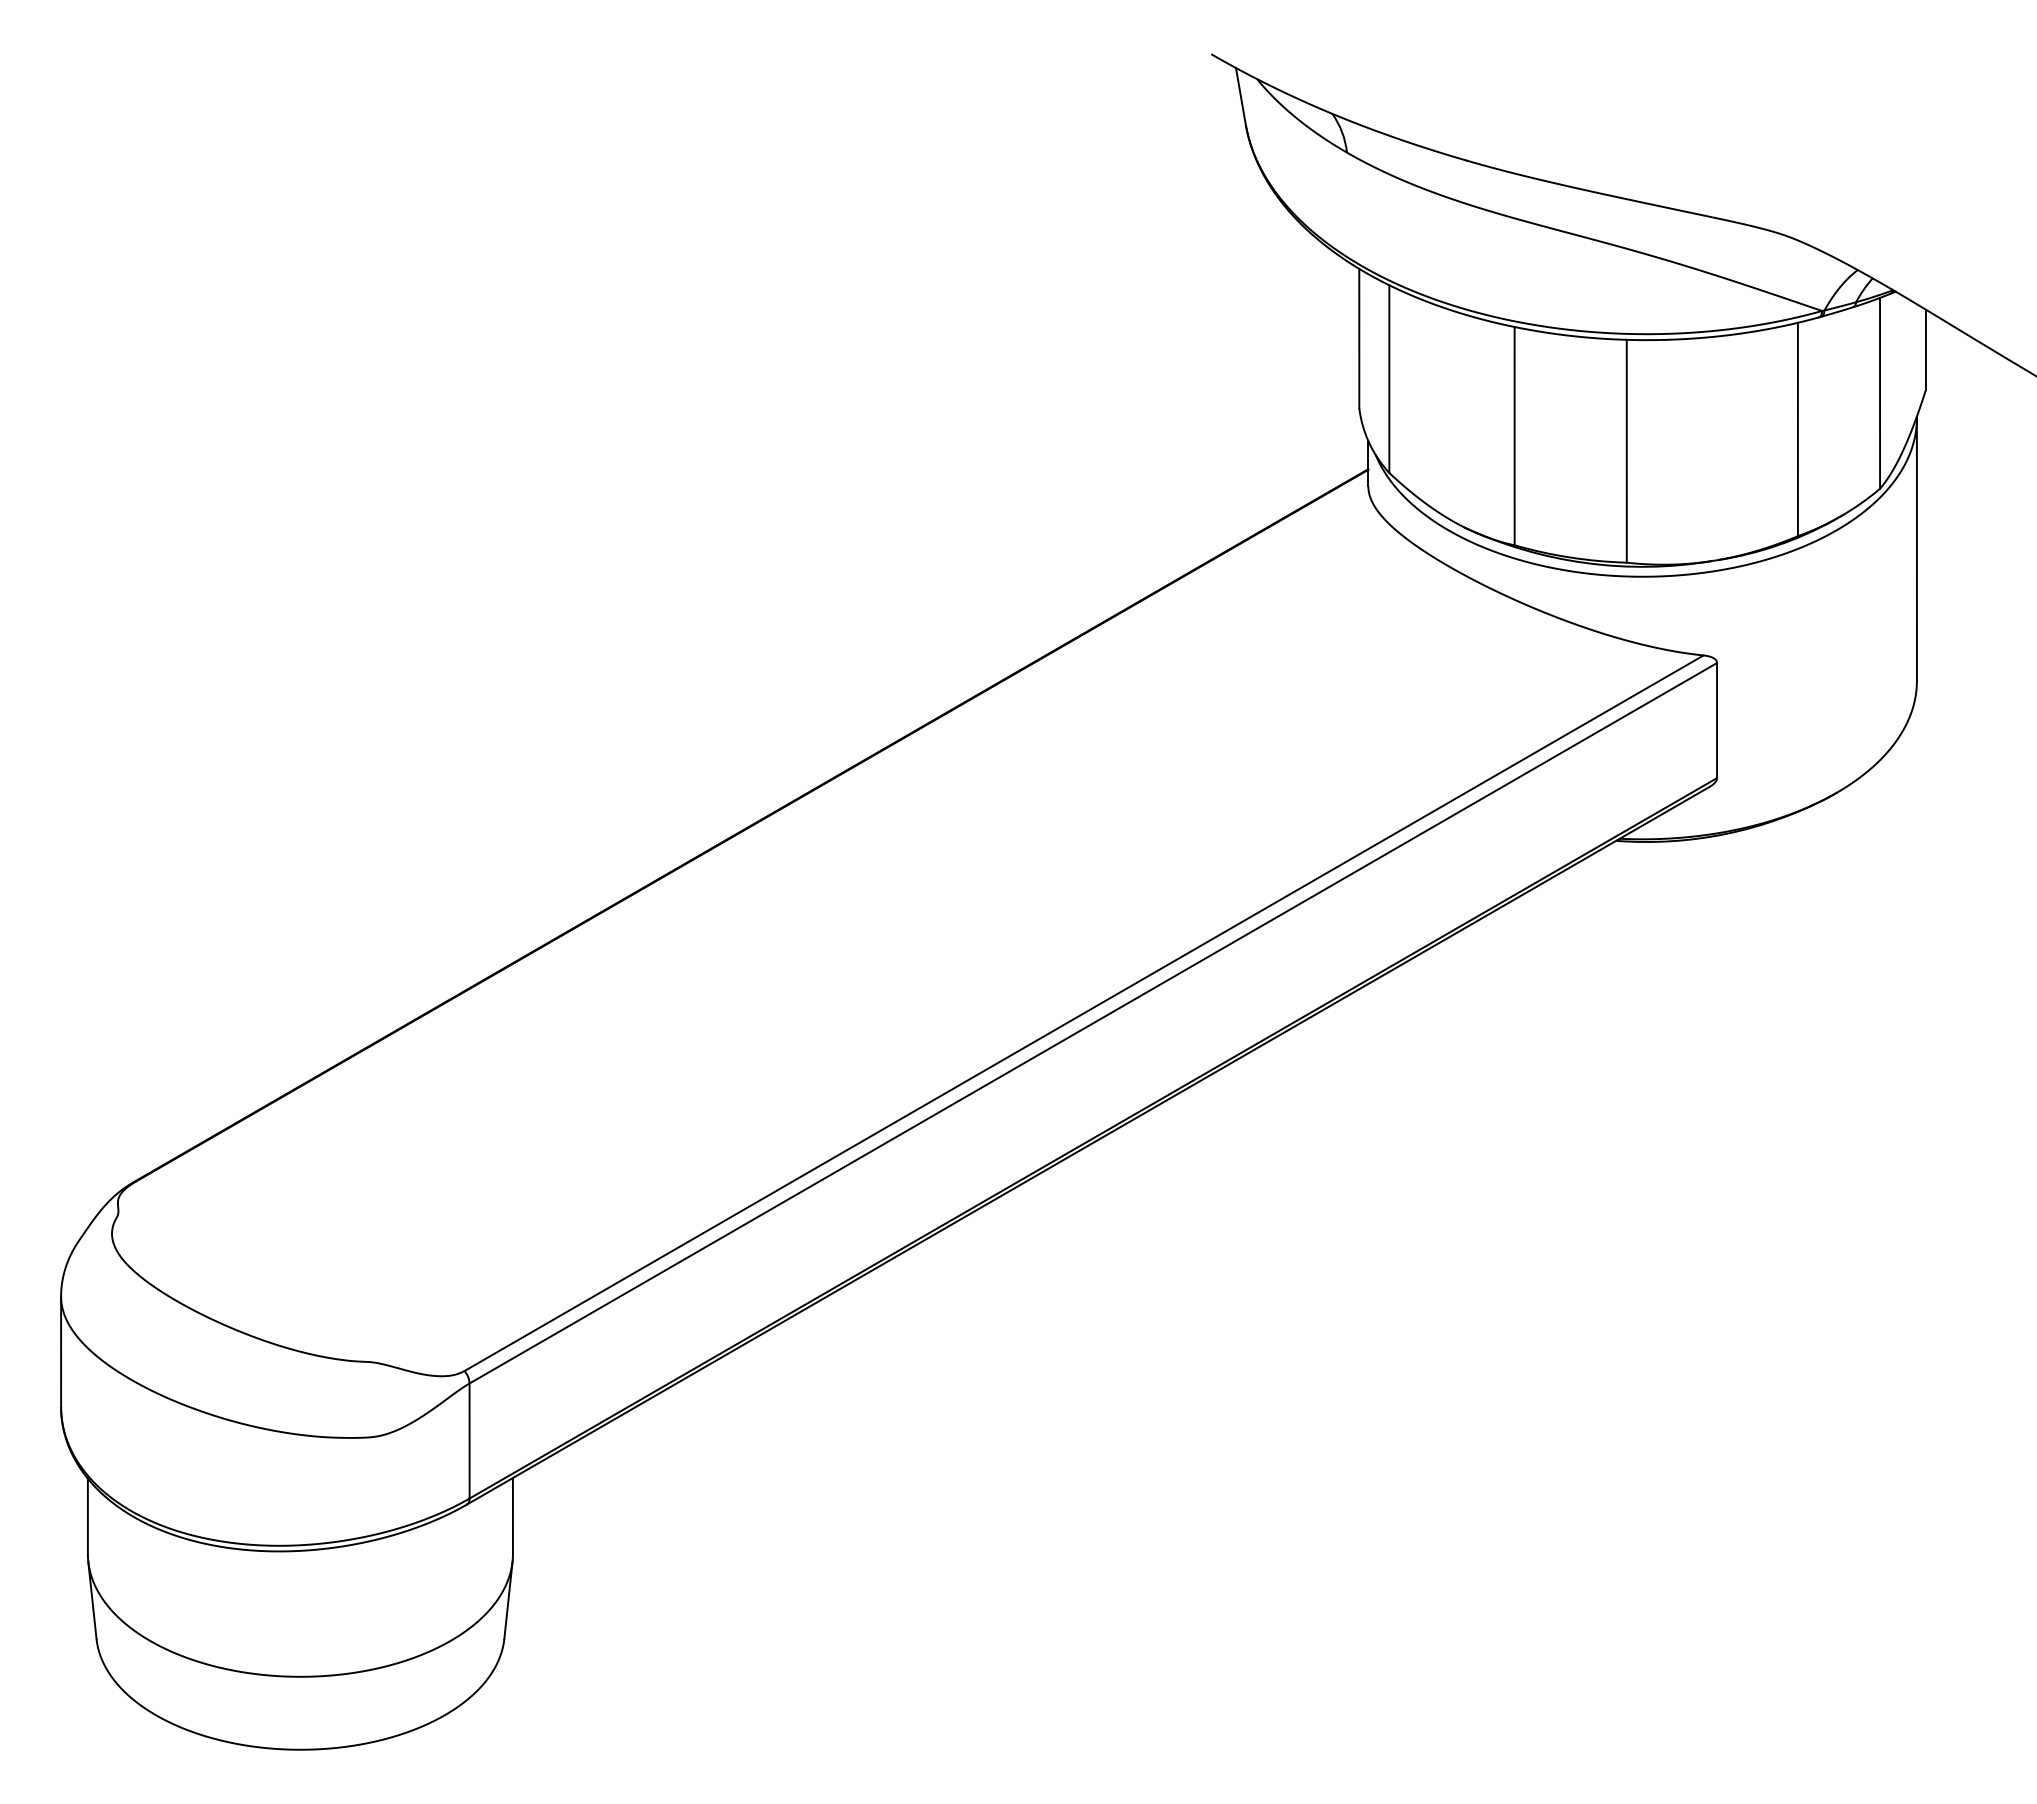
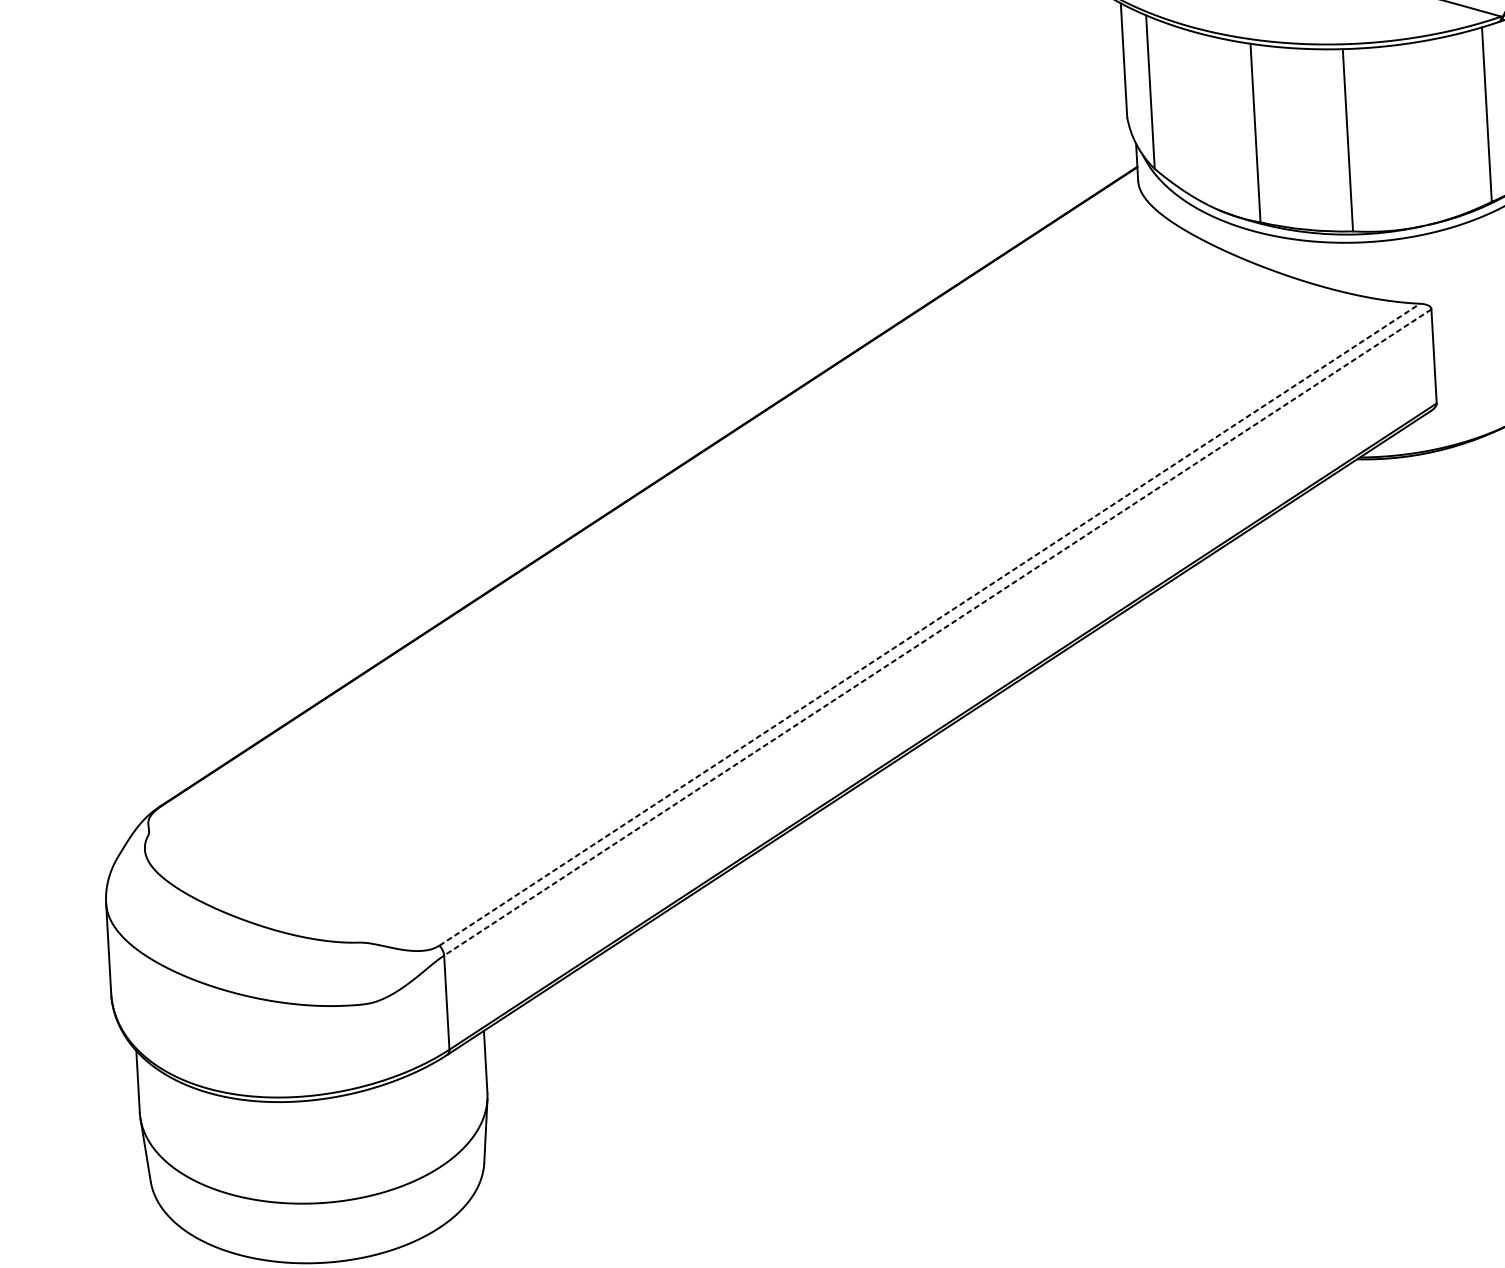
line: (1084, 1012) -> (930, 624), solid -> dashed
line: (1092, 1023) -> (937, 632), solid -> dashed

